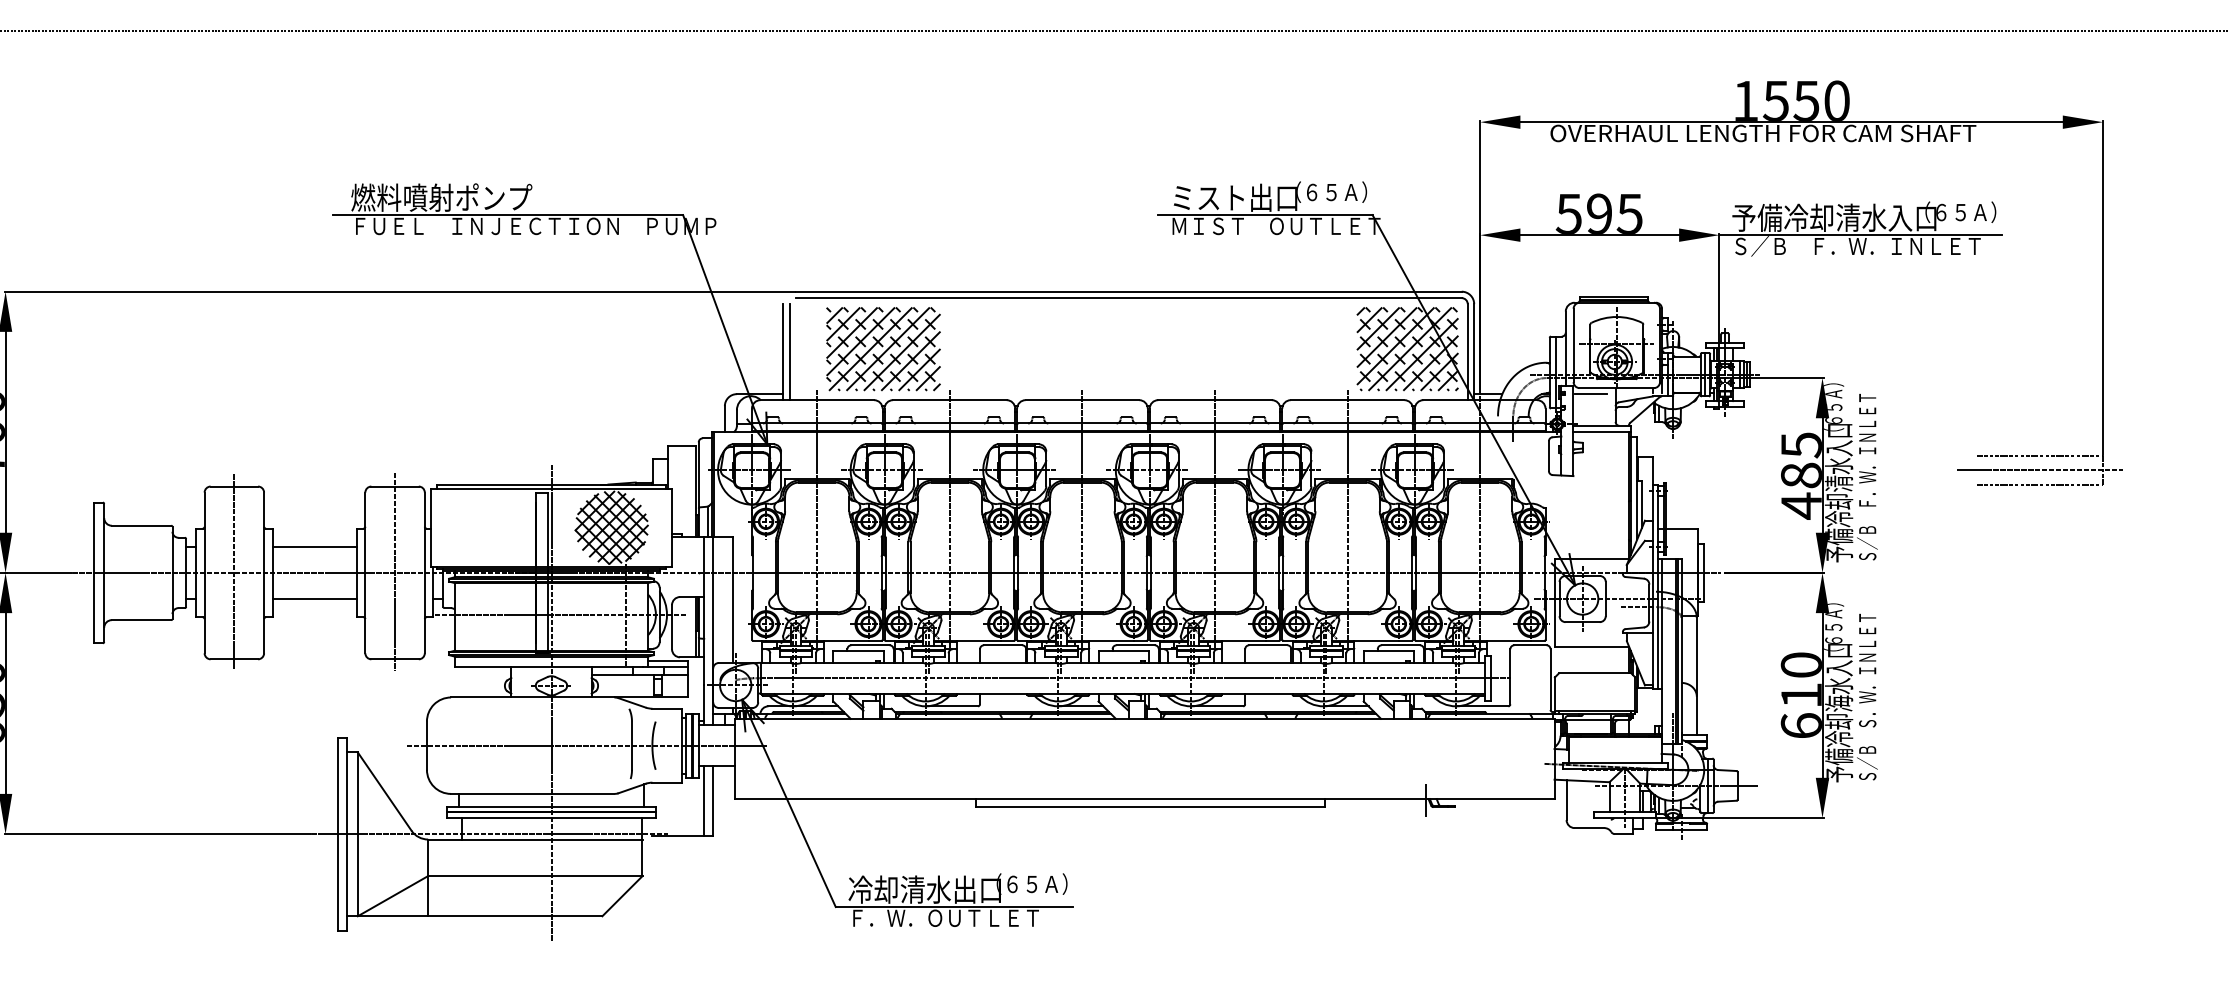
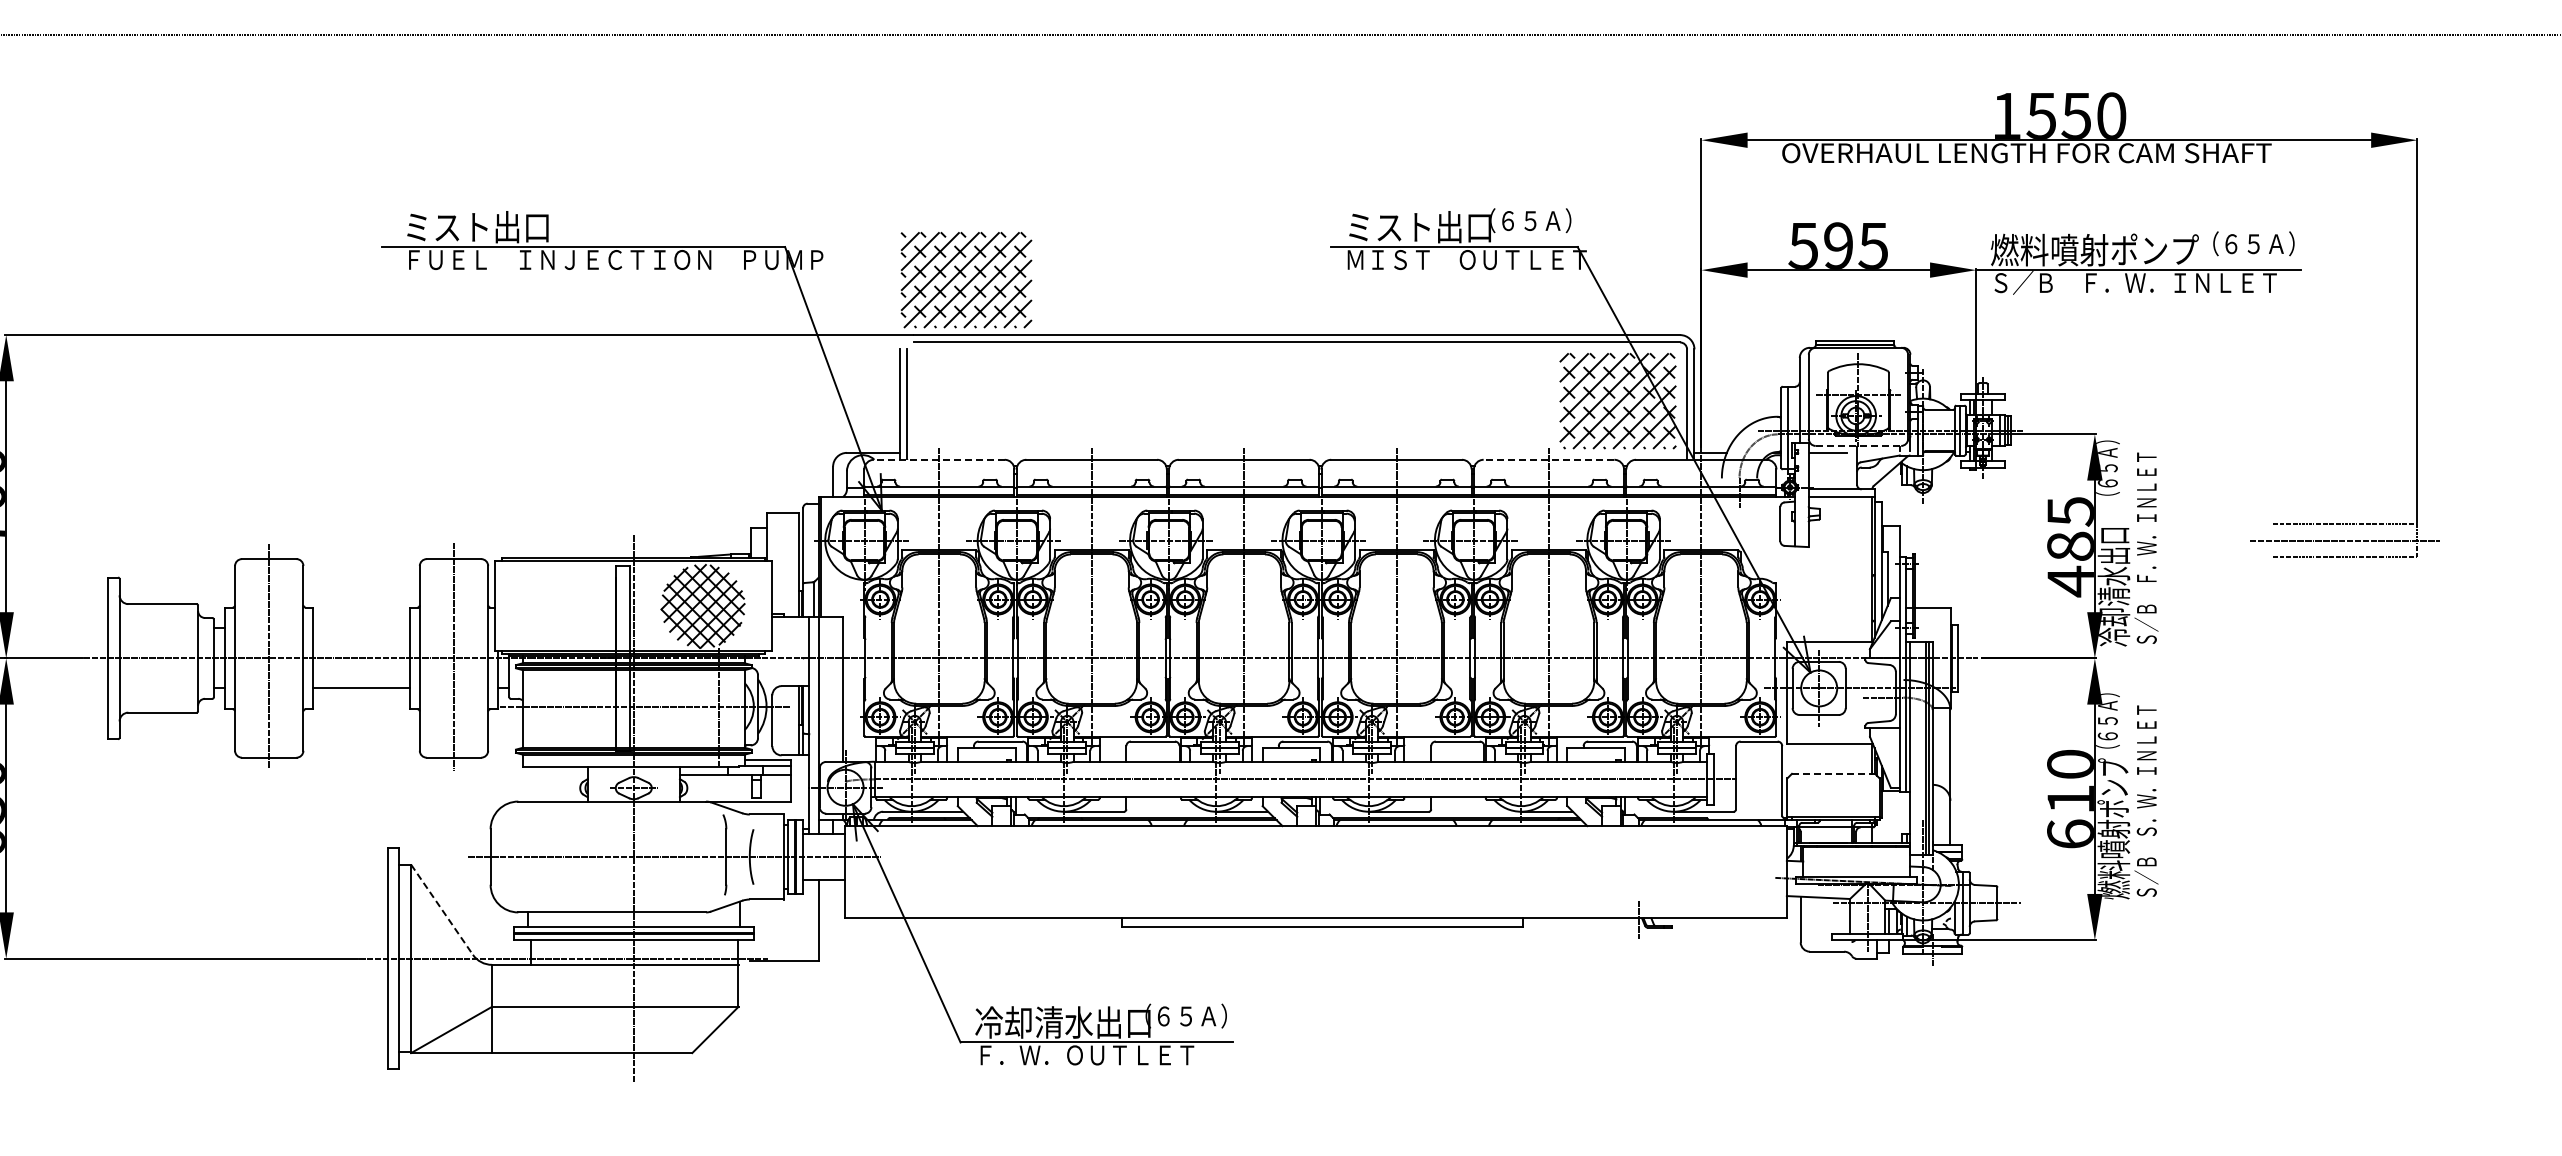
text: (441, 197) -> (507, 226), 燃料噴射ポンプ -> ミスト出口
text: (1833, 217) -> (2107, 249), 予備冷却清水入口 -> 燃料噴射ポンプ
part: (883, 349) -> (966, 280), moved
line: (1616, 387) -> (1858, 445), solid -> dashed
line: (816, 399) -> (938, 459), solid -> dashed
line: (1347, 399) -> (1548, 459), solid -> dashed
text: (1838, 492) -> (2113, 566), 予備冷却清水入口 -> 冷却清水出口
line: (314, 546) -> (361, 628), removed
line: (1595, 673) -> (1833, 773), solid -> dashed
text: (1838, 713) -> (2113, 819), 予備冷却海水入口 -> 燃料噴射ポンプ
line: (385, 791) -> (442, 909), solid -> dashed
line: (704, 800) -> (809, 920), removed

